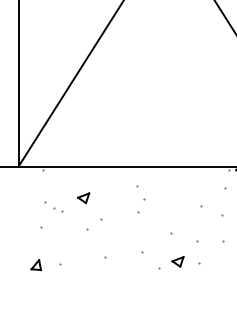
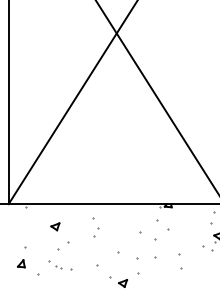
part: (53, 206) -> (55, 264), moved
part: (178, 261) -> (123, 283), moved
part: (36, 264) -> (21, 263), moved

